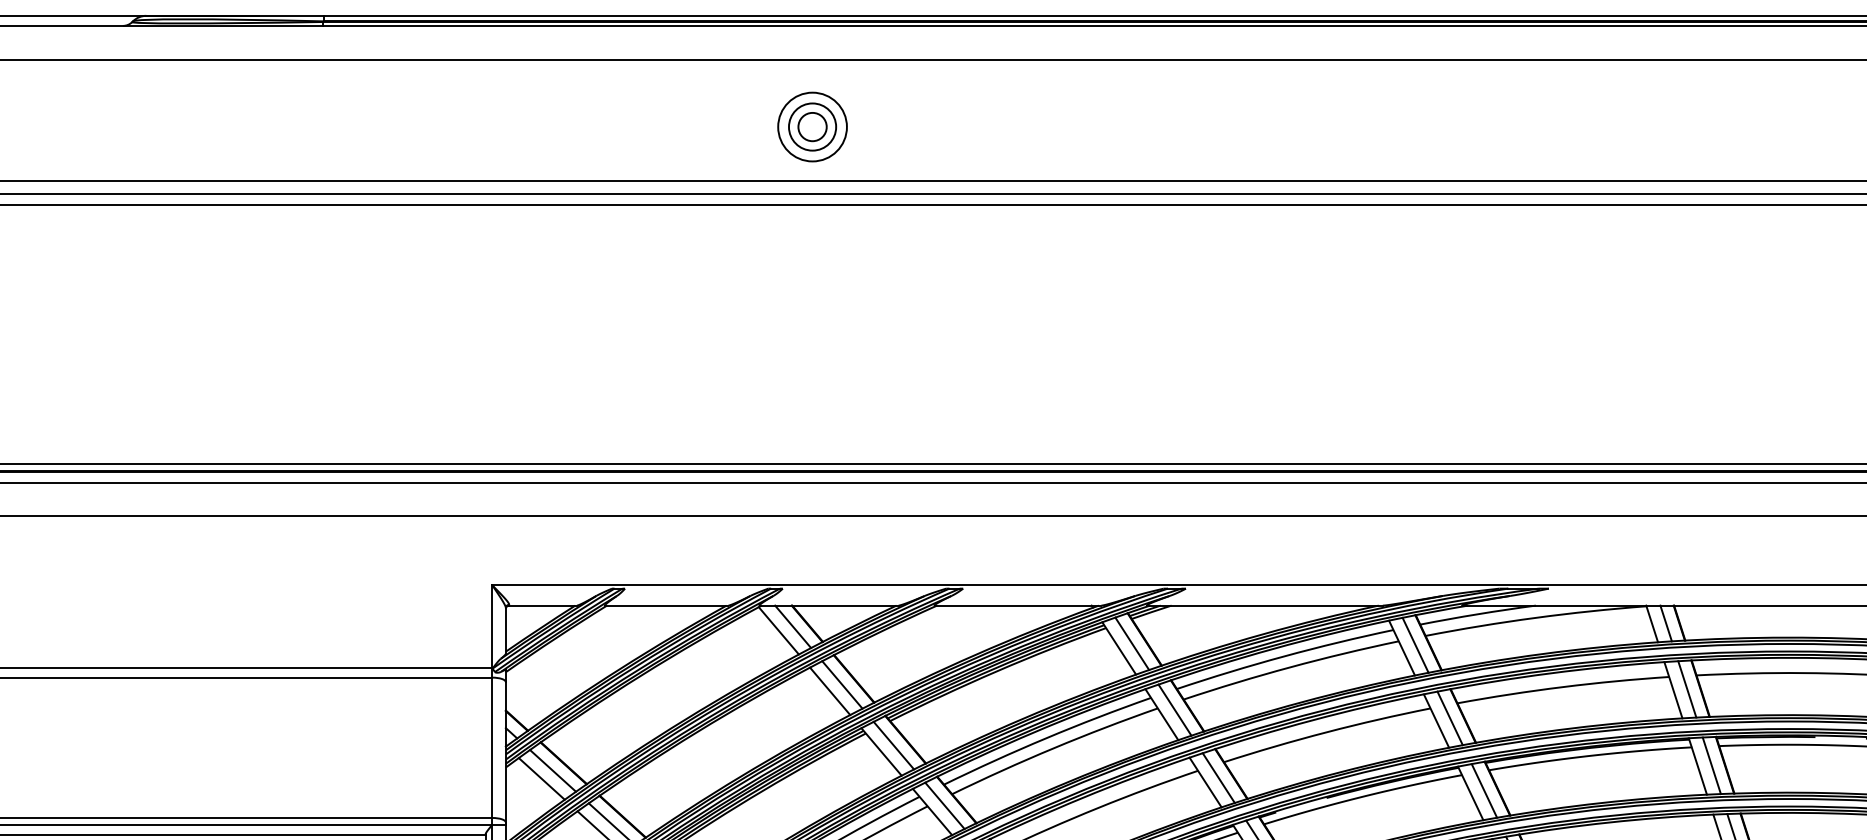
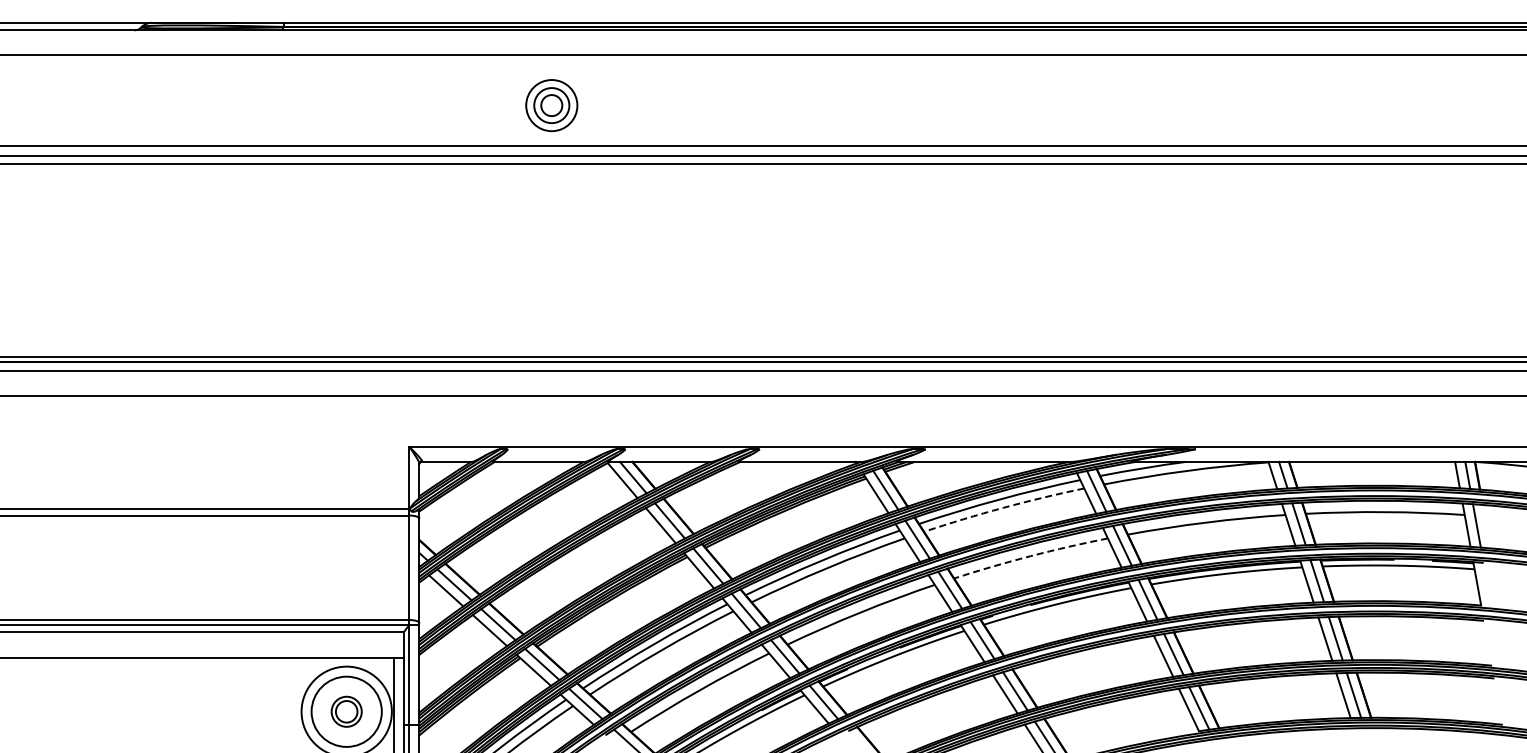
part: (812, 126) -> (551, 105), moved
arc: (1290, 666) -> (1003, 507), solid -> dashed
arc: (1326, 732) -> (1030, 556), solid -> dashed

